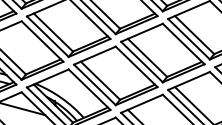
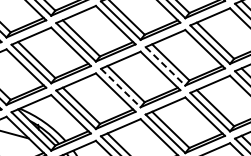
line: (189, 39) -> (165, 66), solid -> dashed
line: (141, 62) -> (120, 88), solid -> dashed

